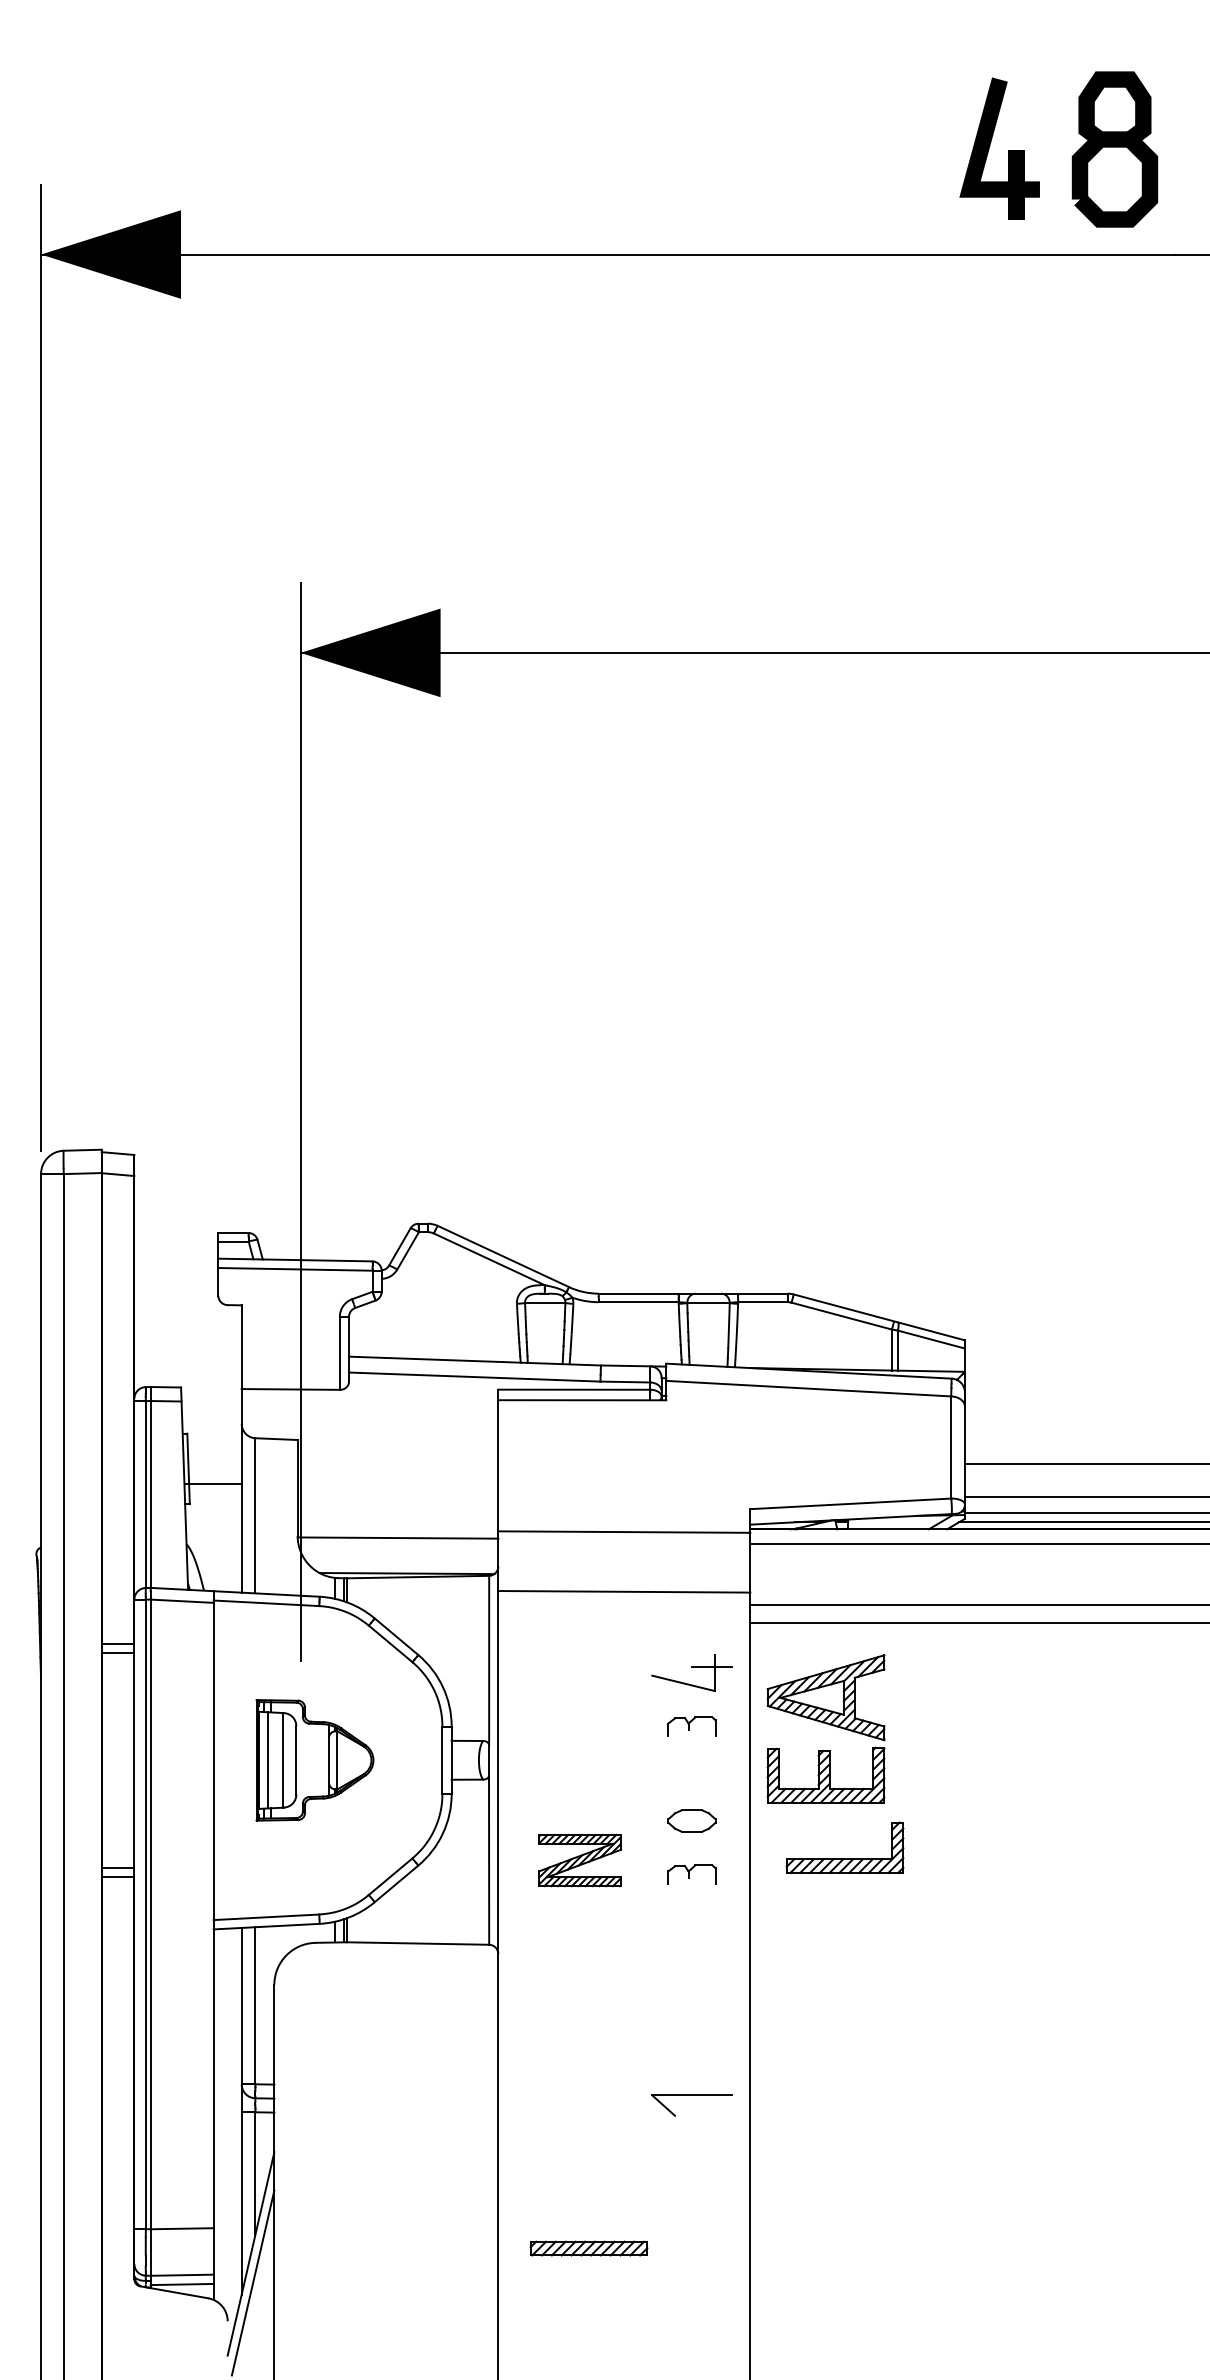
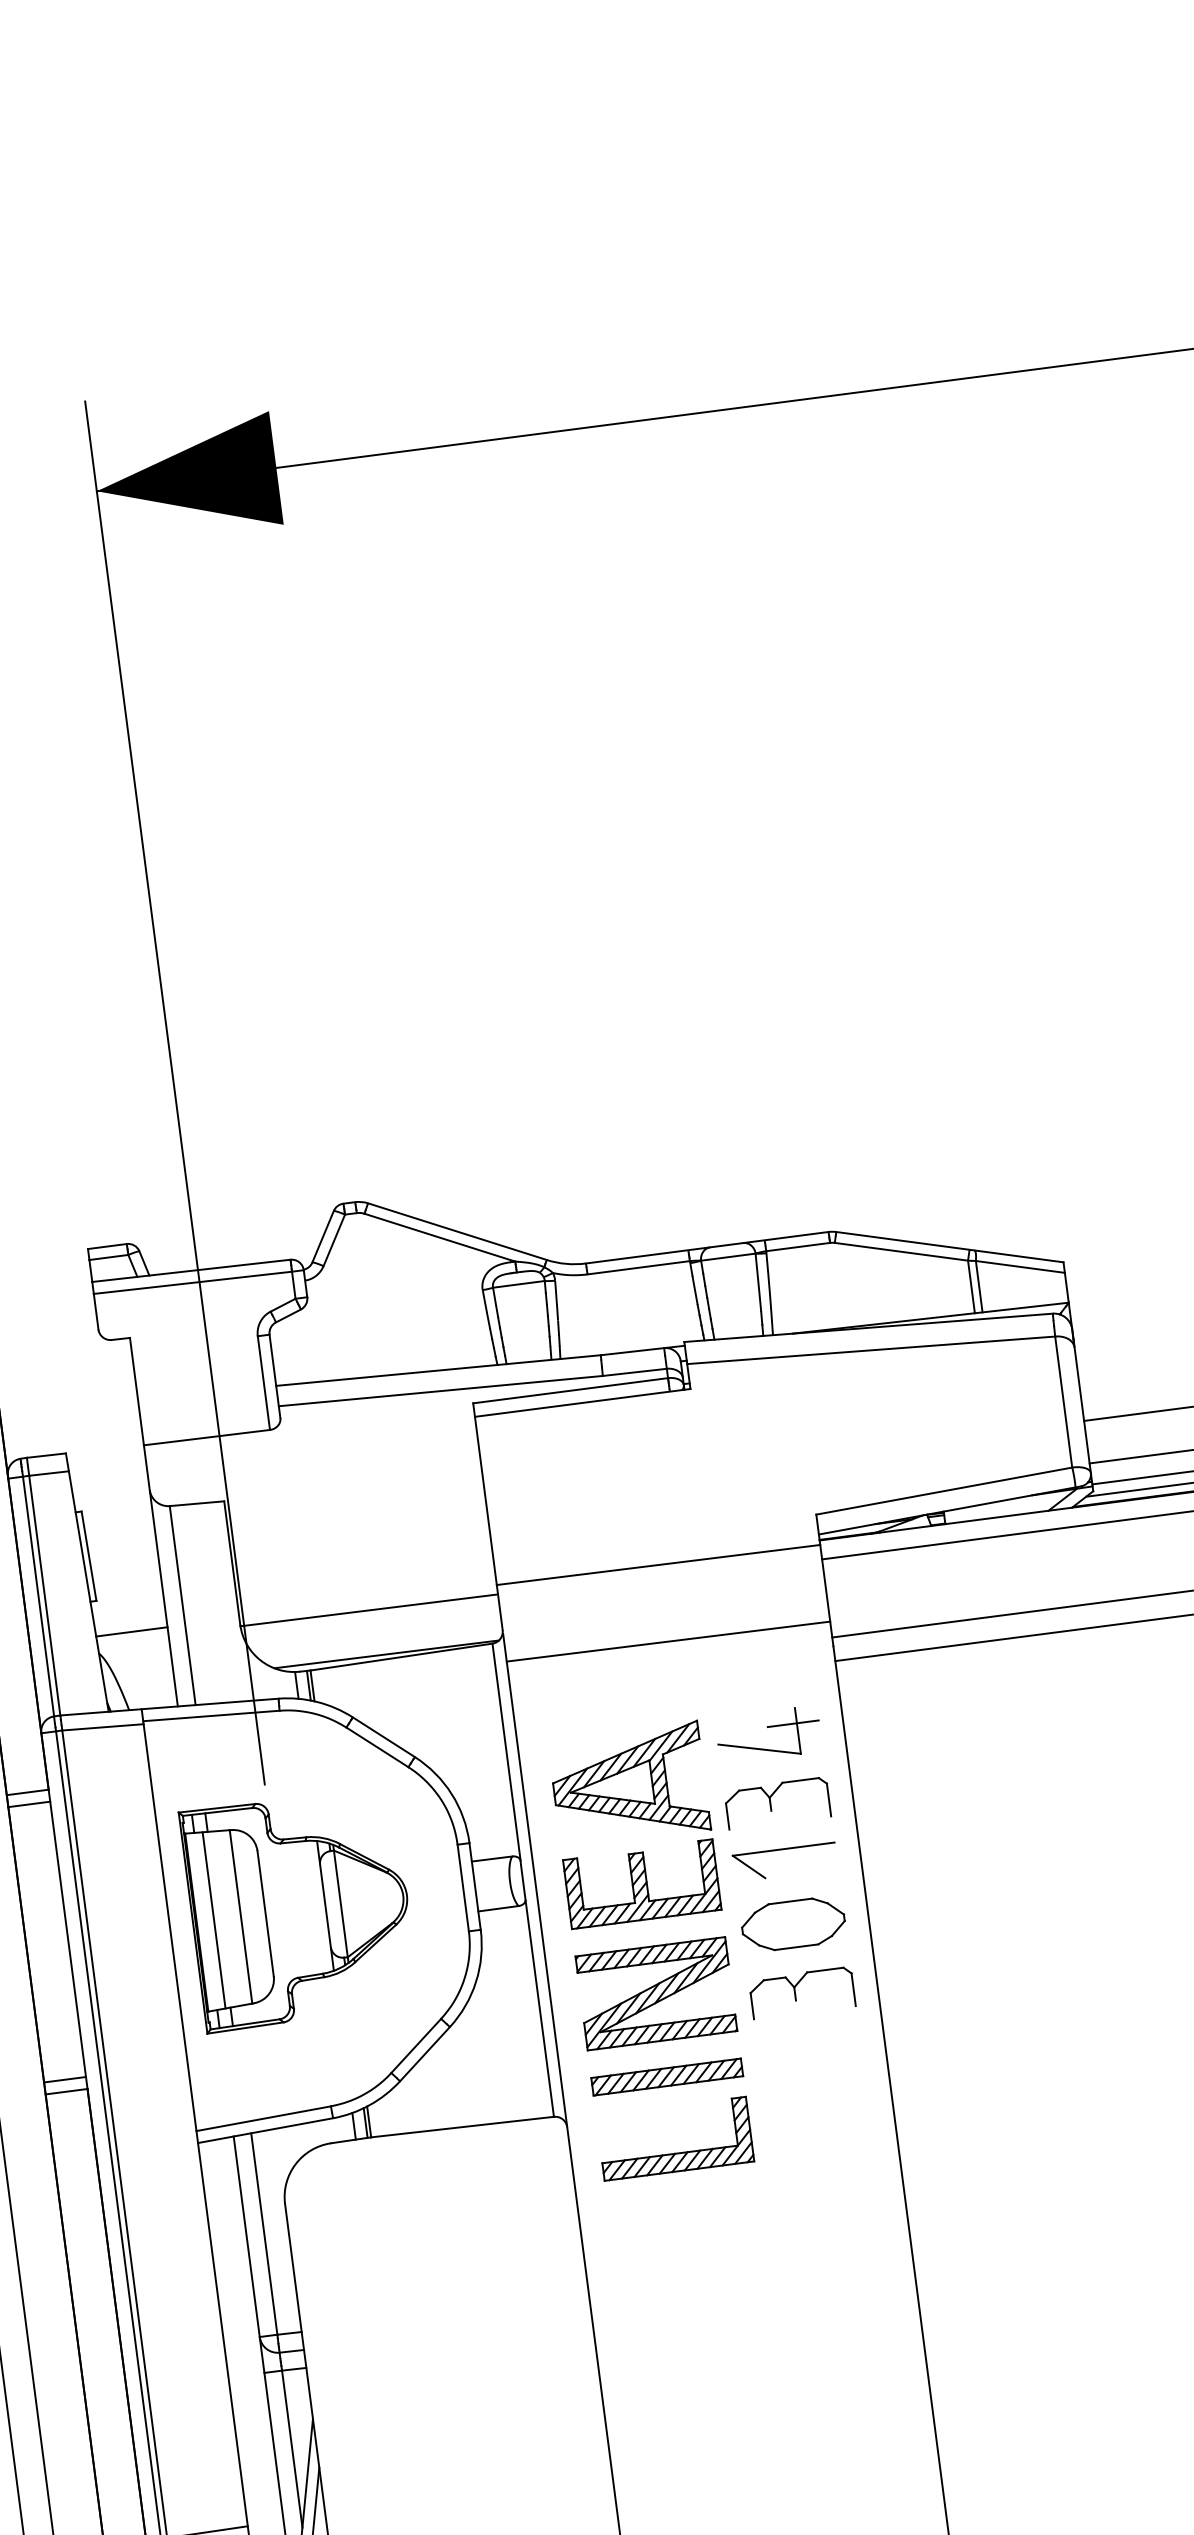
line: (213, 1483) -> (131, 1631), moved
part: (691, 1726) -> (777, 1803), size x1.67
part: (825, 1728) -> (633, 1824), moved
part: (314, 1760) -> (299, 1909), size x1.43
part: (691, 1820) -> (792, 1923), size x1.67
part: (844, 1858) -> (676, 2152), moved
part: (579, 1860) -> (655, 1993), size x1.43
part: (691, 1874) -> (801, 1993), size x1.67
part: (691, 2095) -> (783, 1849), moved
part: (588, 2248) -> (666, 2077), moved

